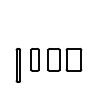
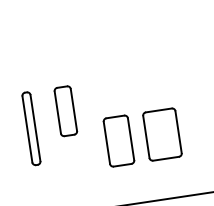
part: (64, 59) -> (141, 136), moved

